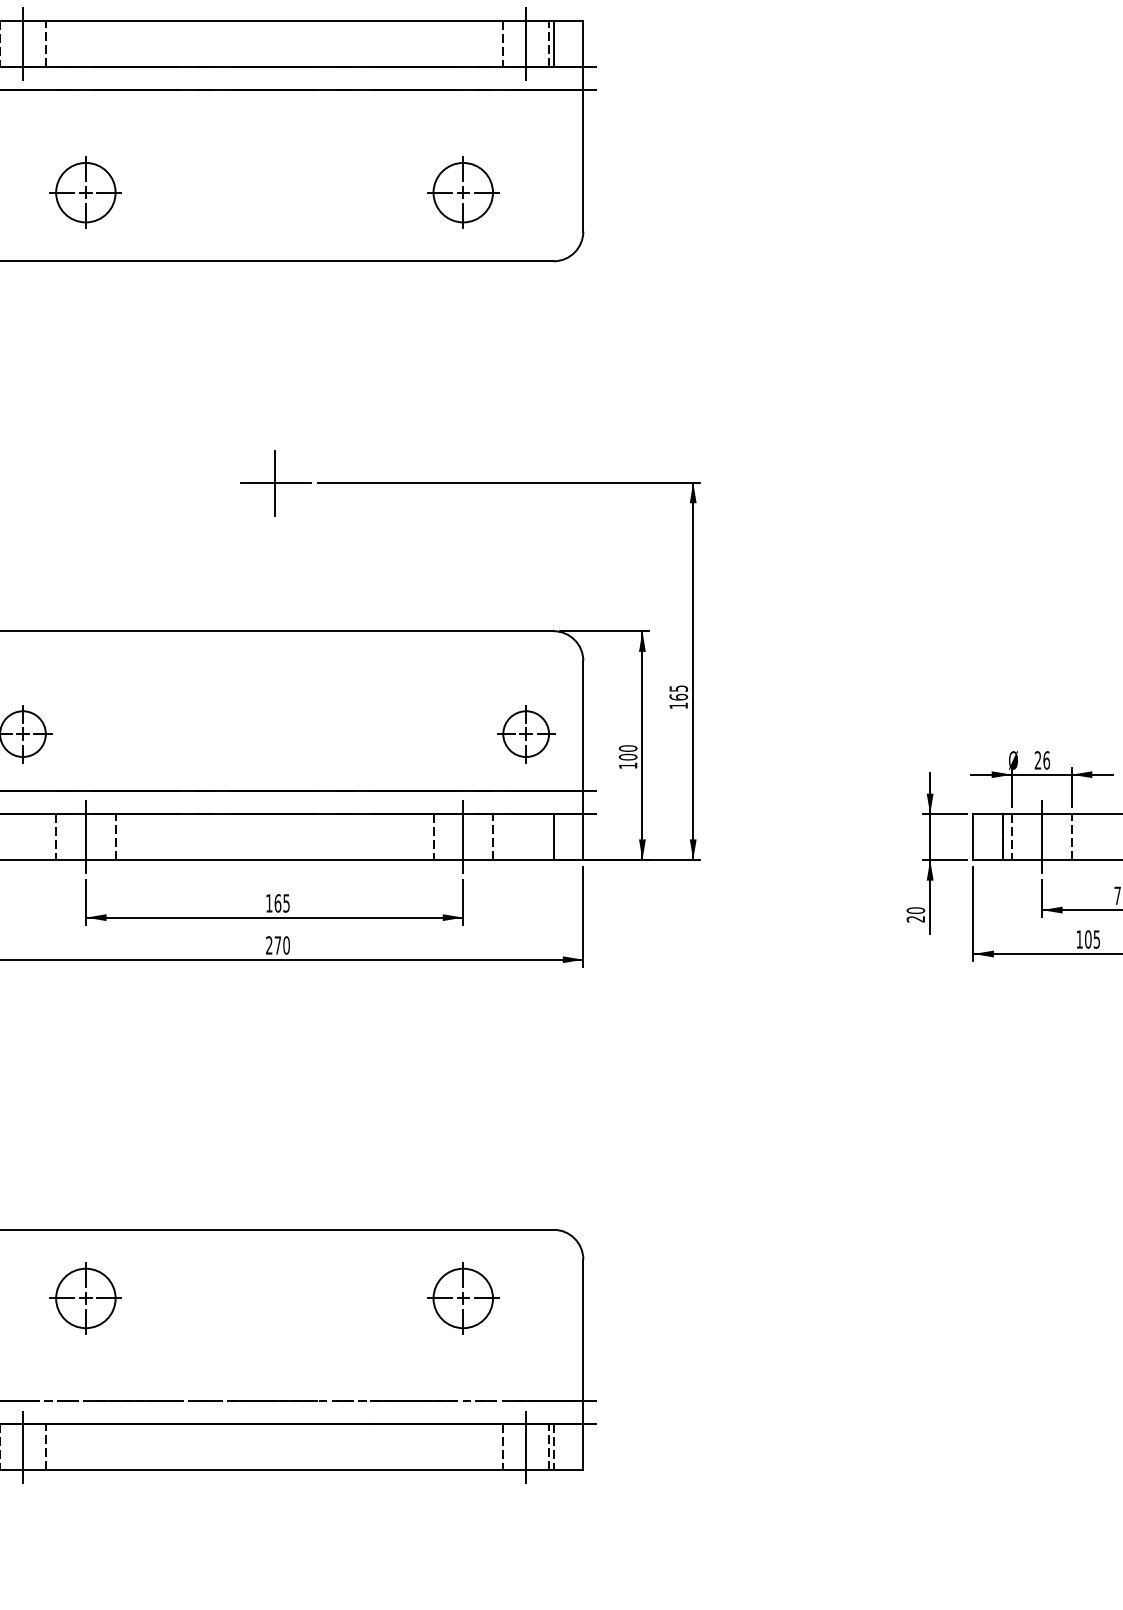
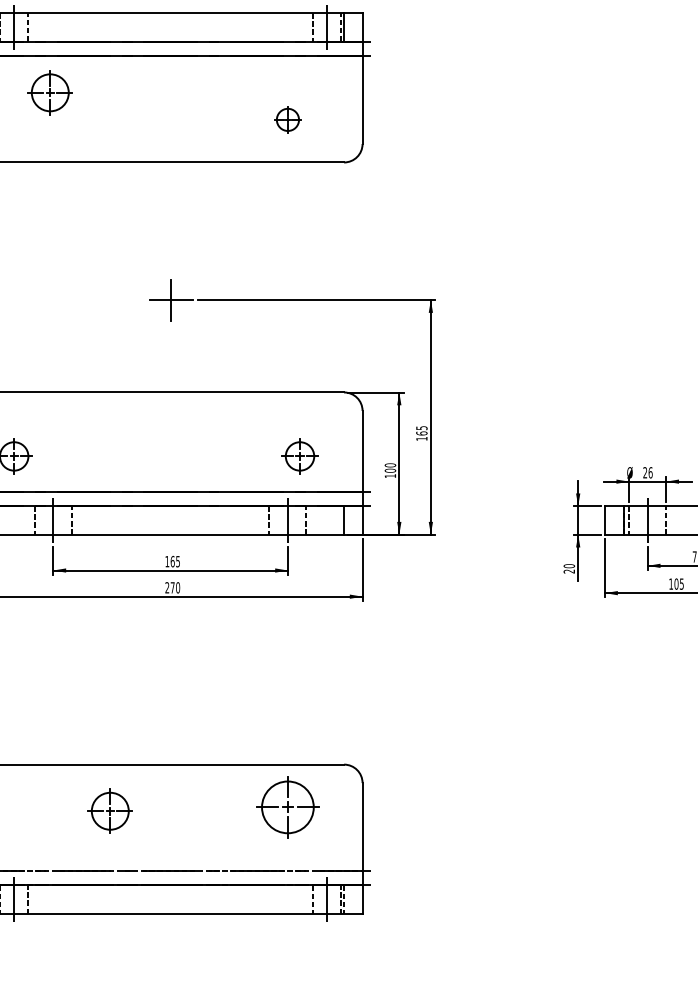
part: (84, 192) -> (49, 92), moved
part: (462, 192) -> (287, 119), size x0.6
part: (525, 734) -> (299, 456), moved
part: (84, 1297) -> (109, 810), moved
part: (462, 1297) -> (287, 806), size x1.4

